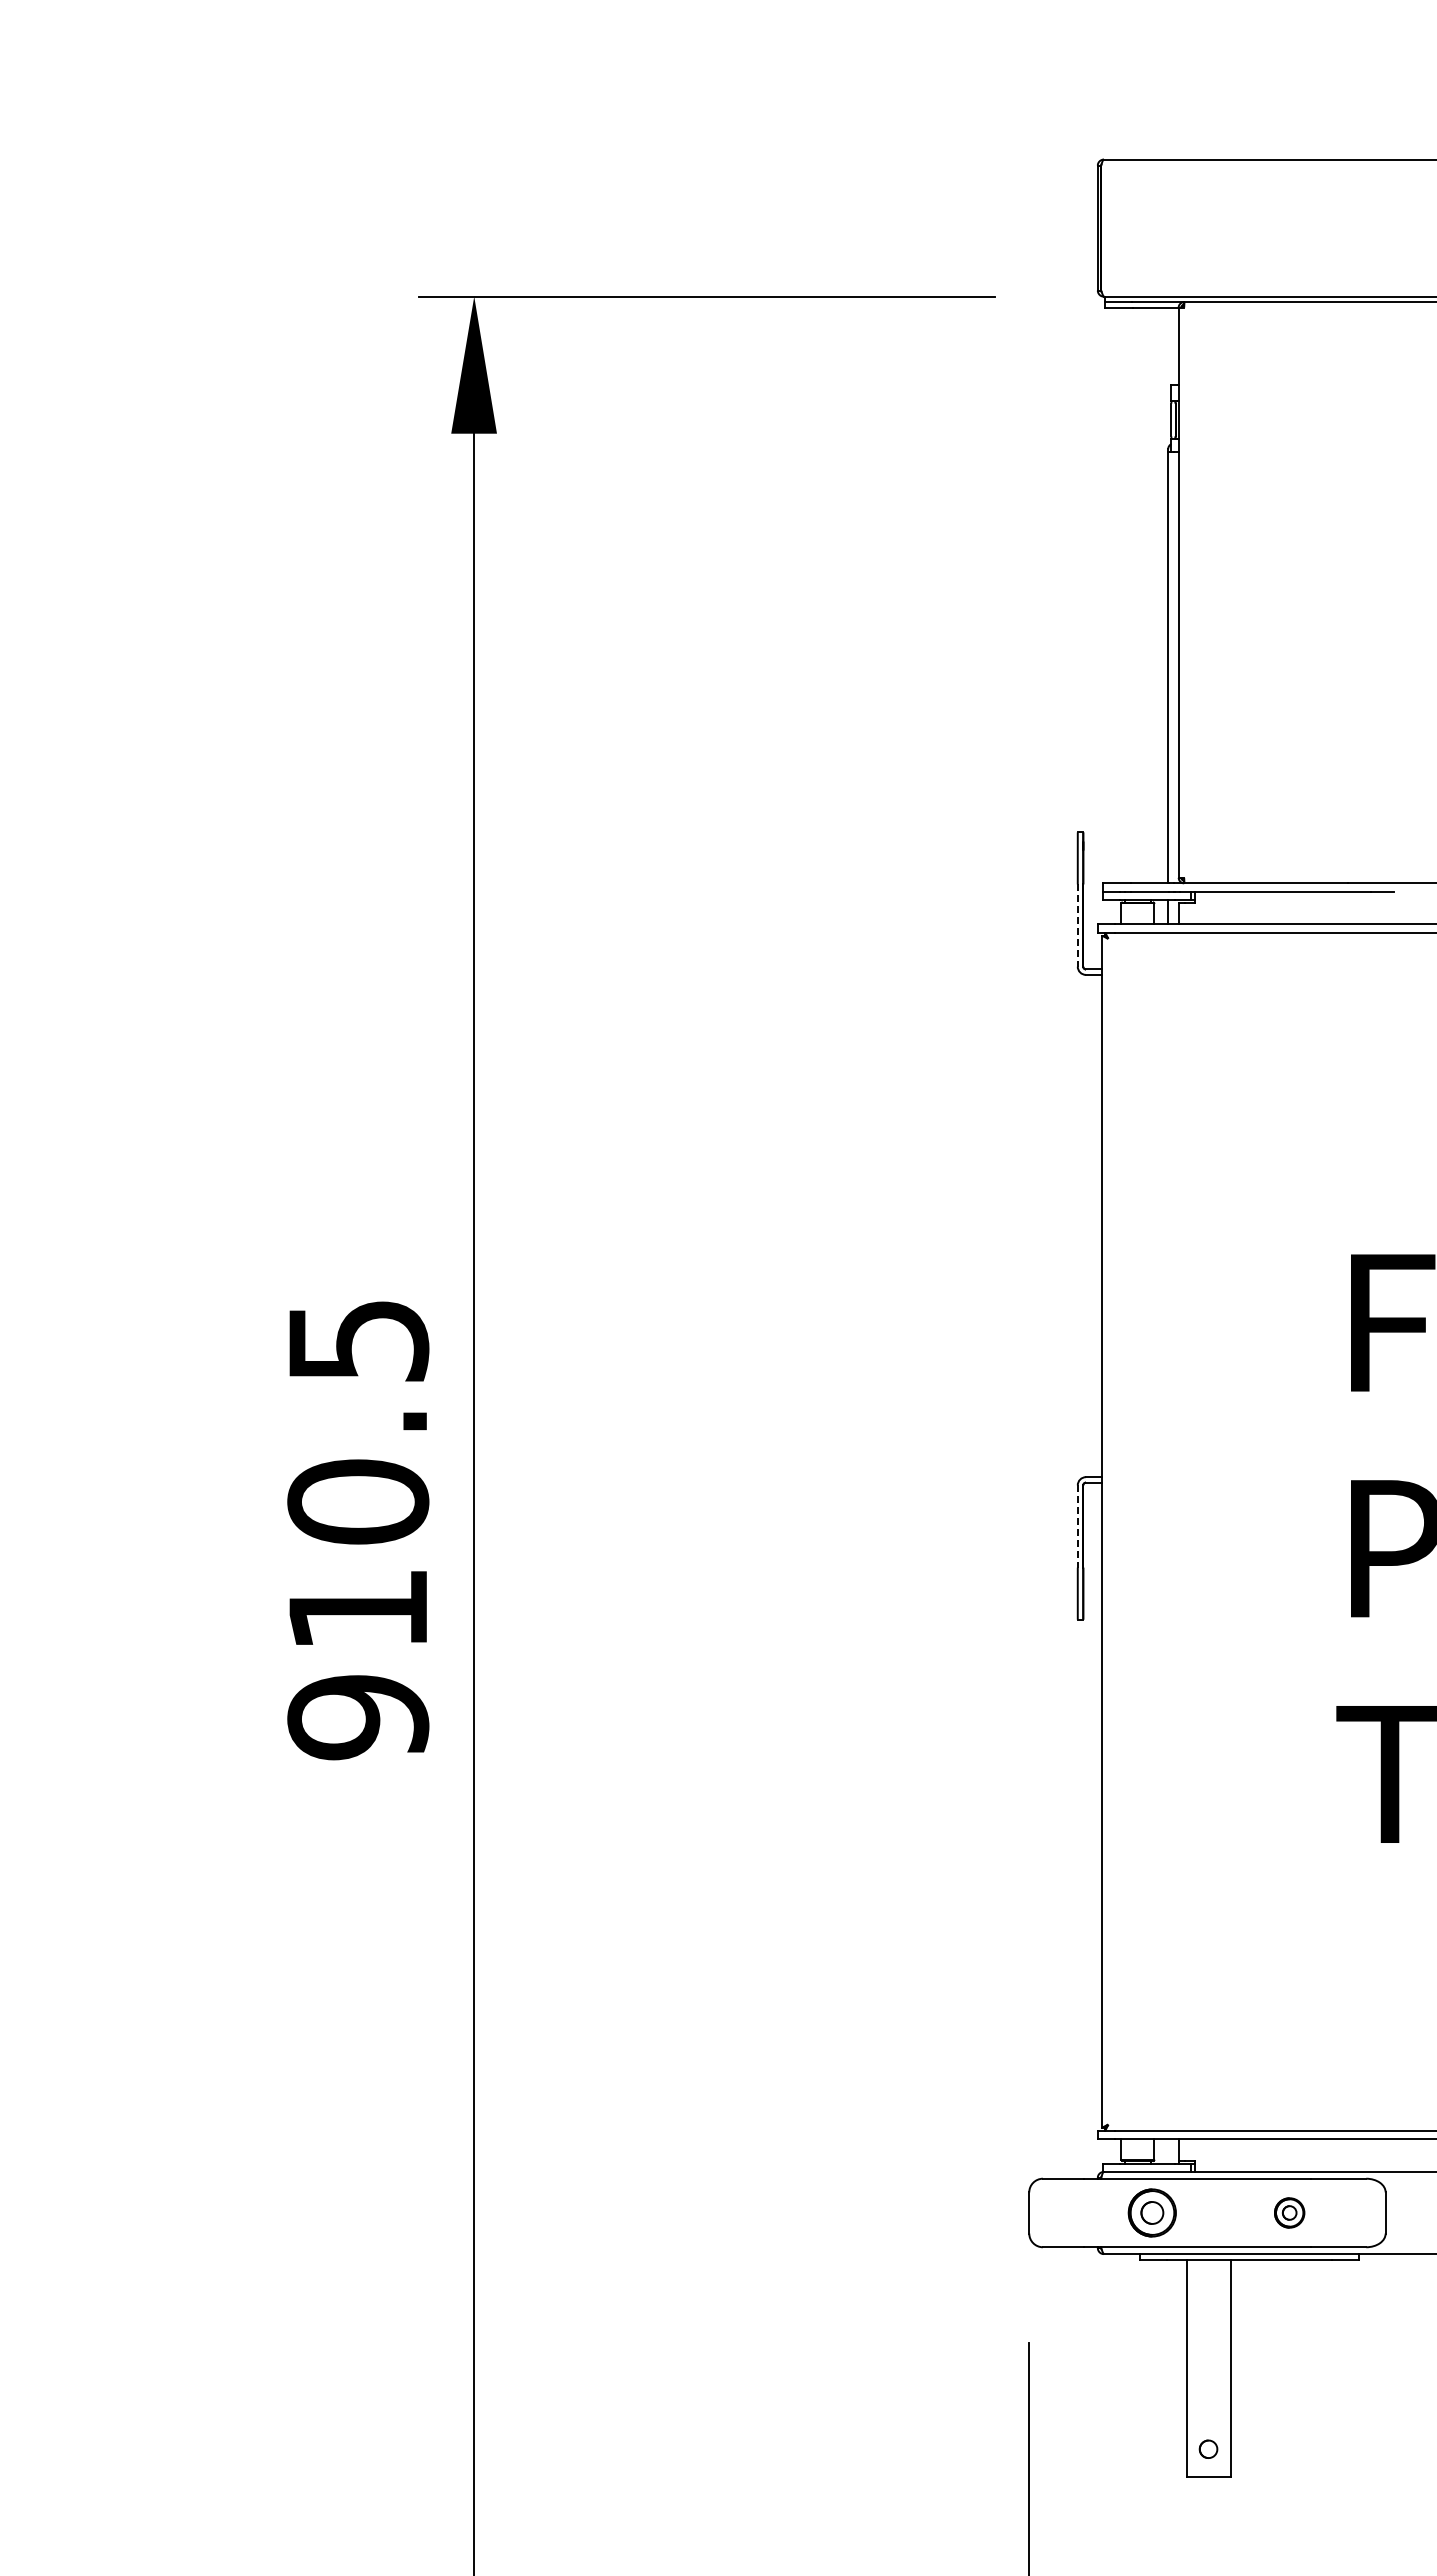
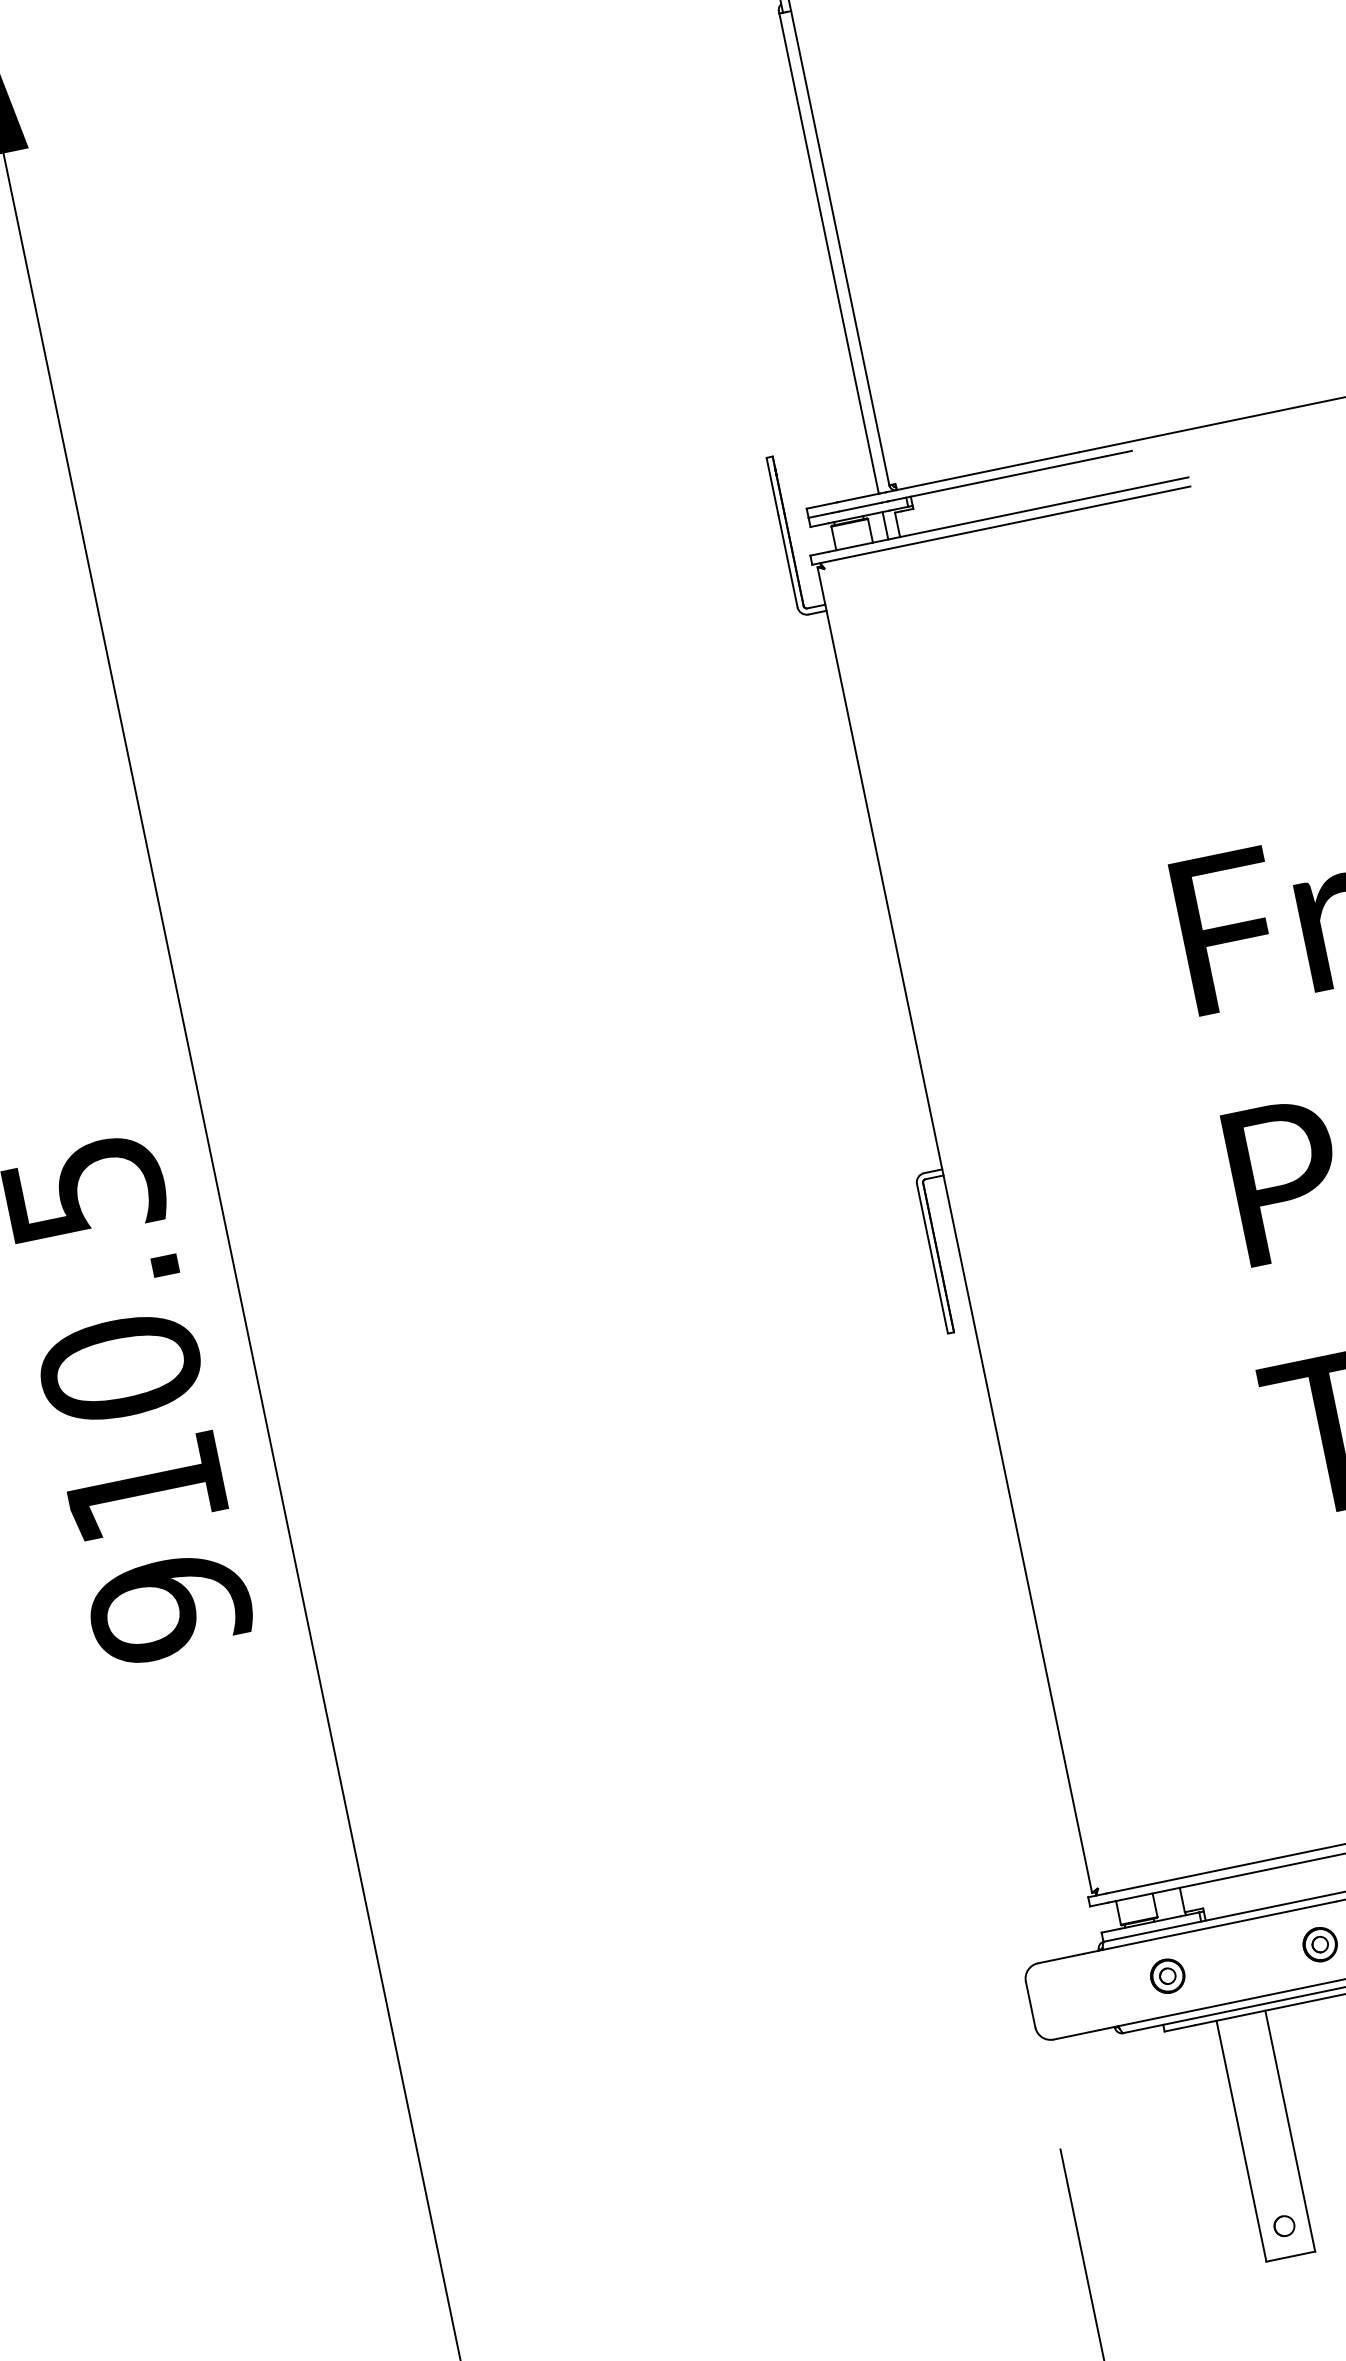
line: (1077, 926) -> (787, 562), dashed -> solid
line: (1077, 1527) -> (926, 1231), dashed -> solid
part: (1152, 2212) -> (1167, 1975), size x0.62

